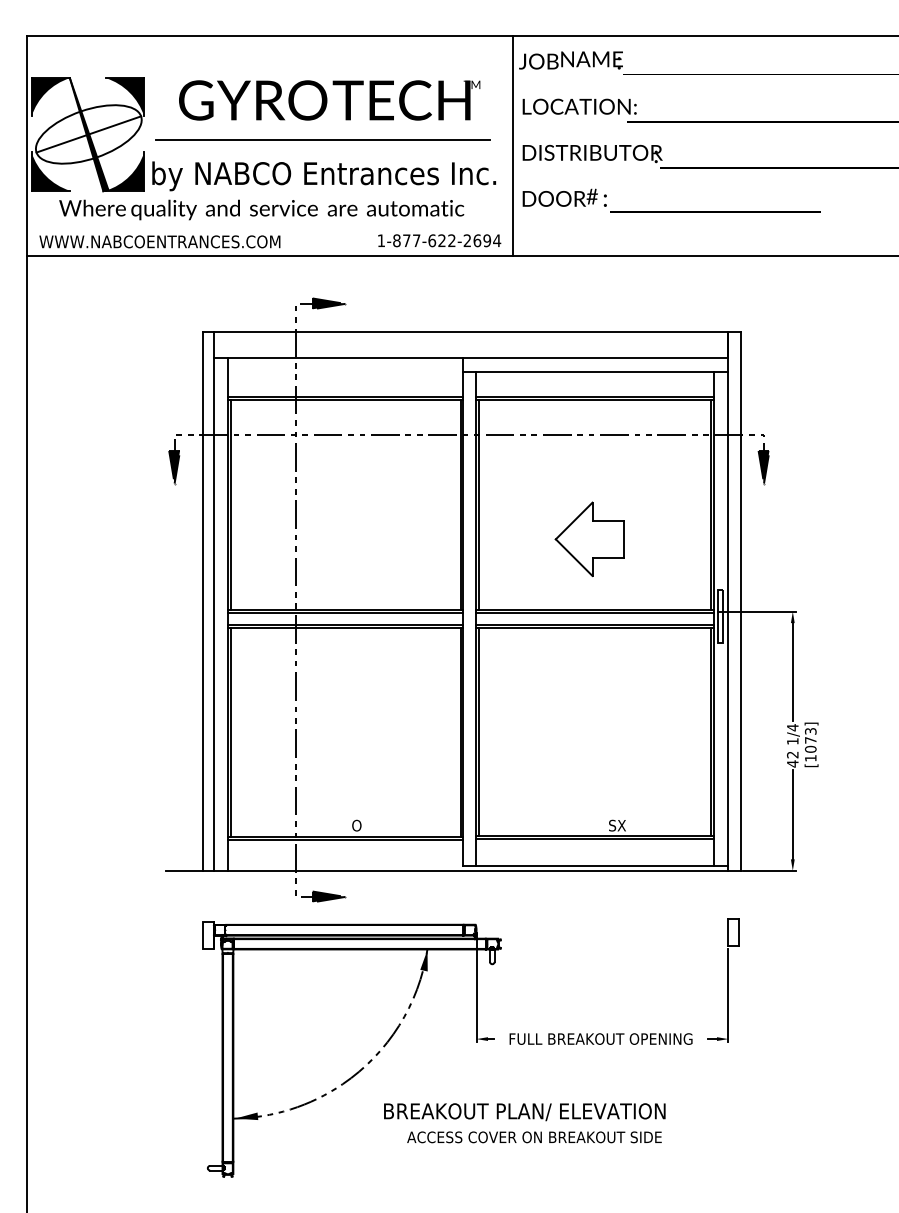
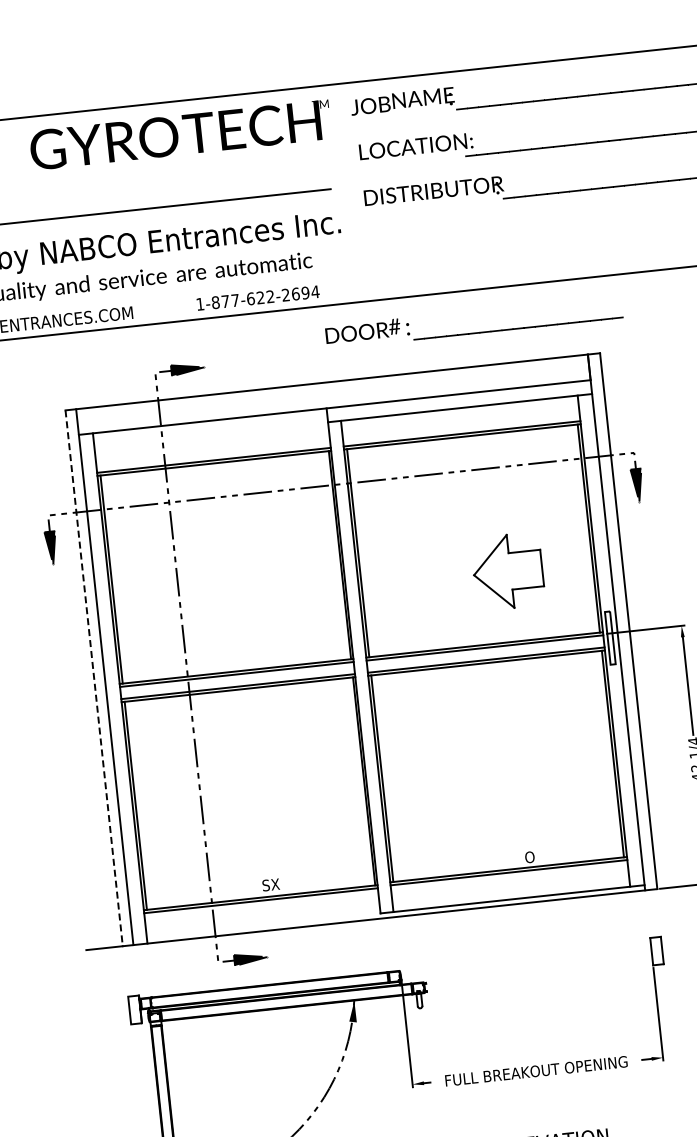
text: (329, 100) -> (180, 135), moved
line: (513, 145) -> (354, 192), removed
text: (671, 200) -> (473, 322), moved
text: (439, 240) -> (258, 297), moved
part: (589, 538) -> (507, 570), moved
line: (203, 601) -> (94, 678), solid -> dashed
text: (356, 825) -> (270, 884), O -> SX
text: (617, 825) -> (530, 857), SX -> O

